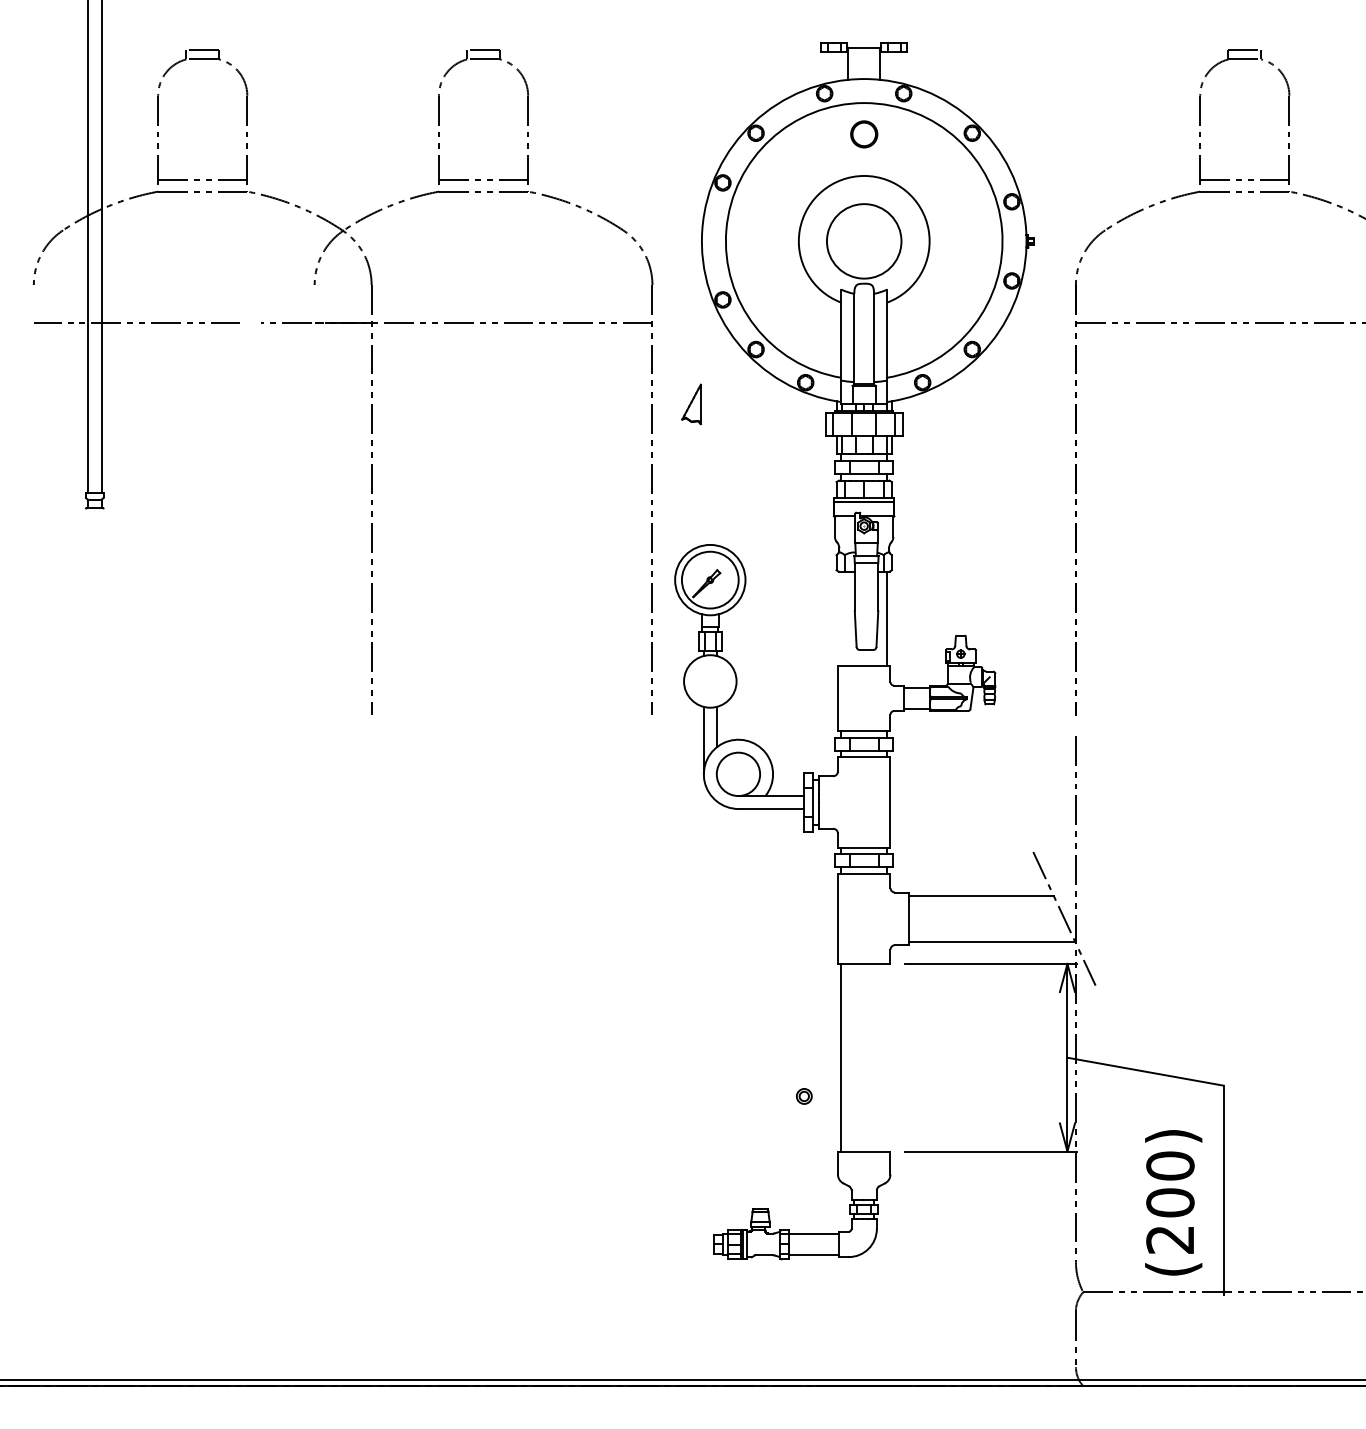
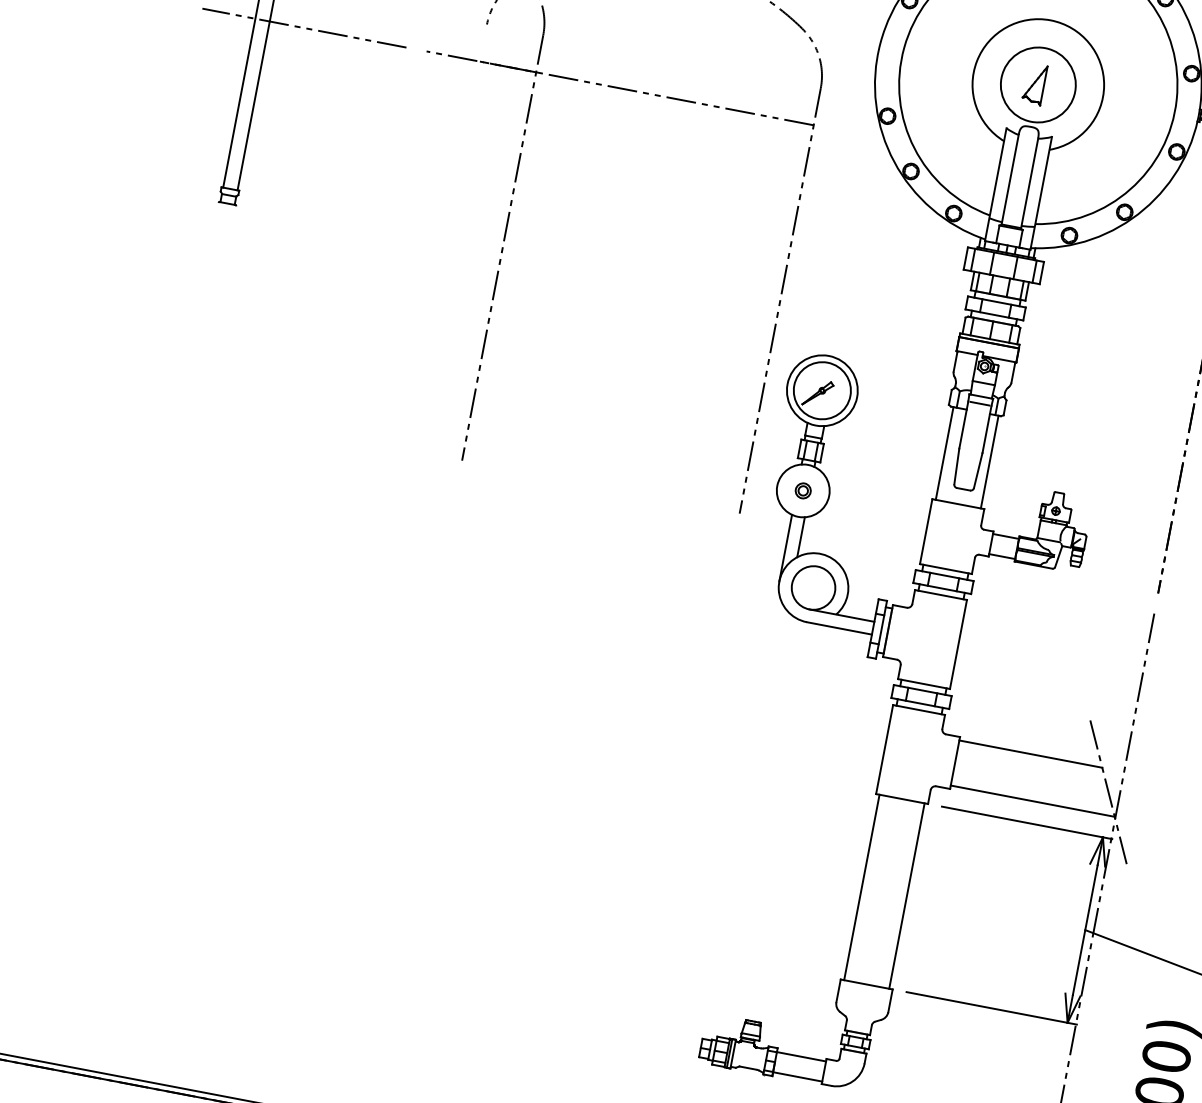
part: (691, 404) -> (1034, 84), moved
line: (841, 618) -> (944, 453), added
line: (887, 1057) -> (907, 895), added
part: (803, 1096) -> (802, 490), moved

